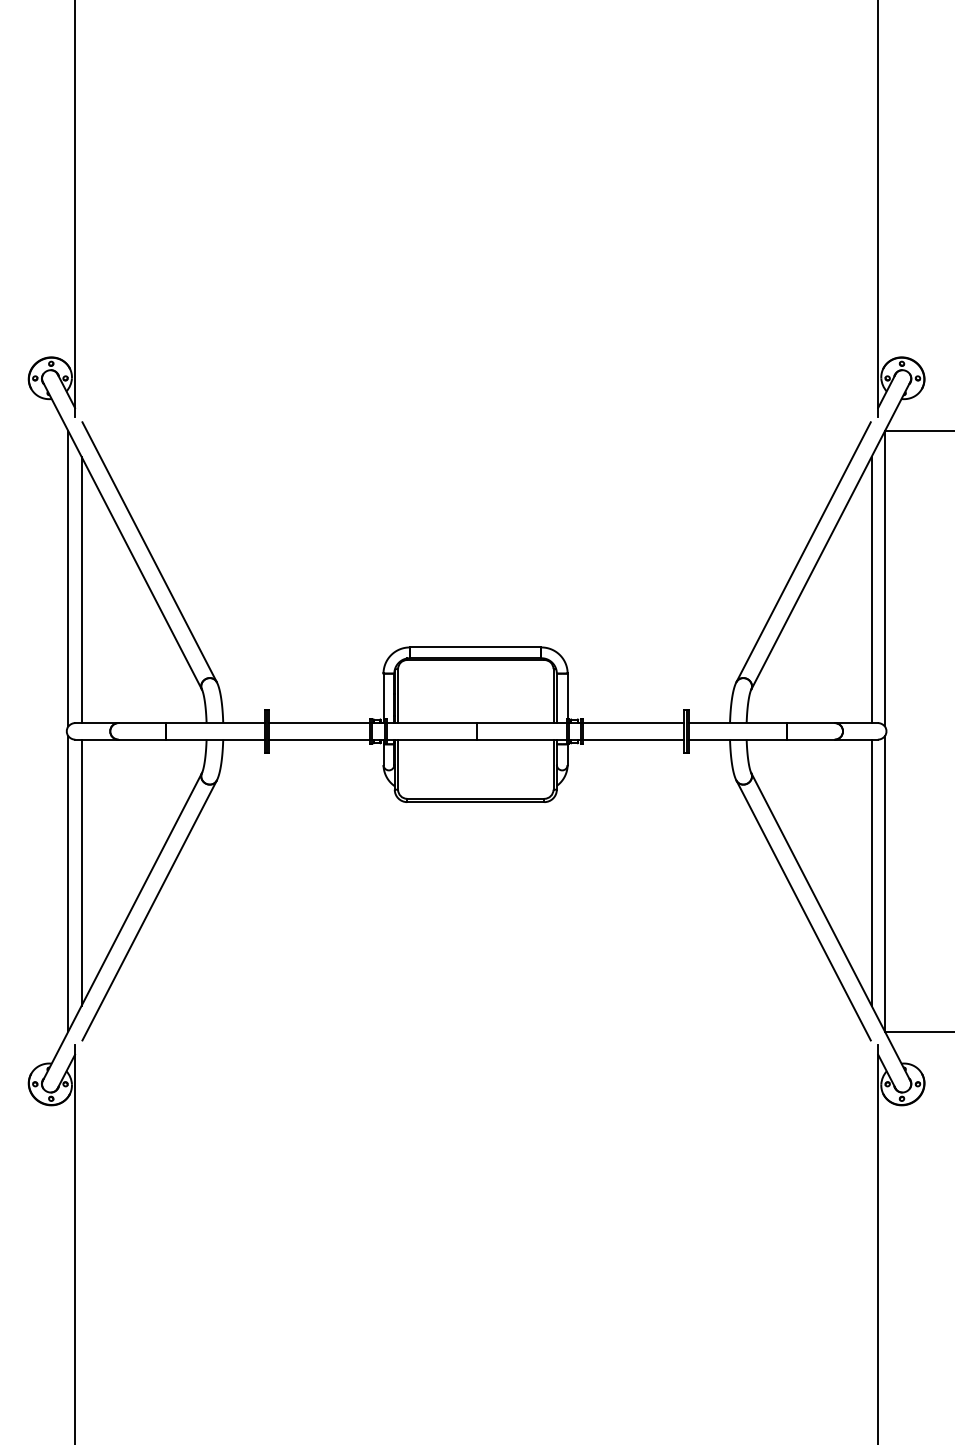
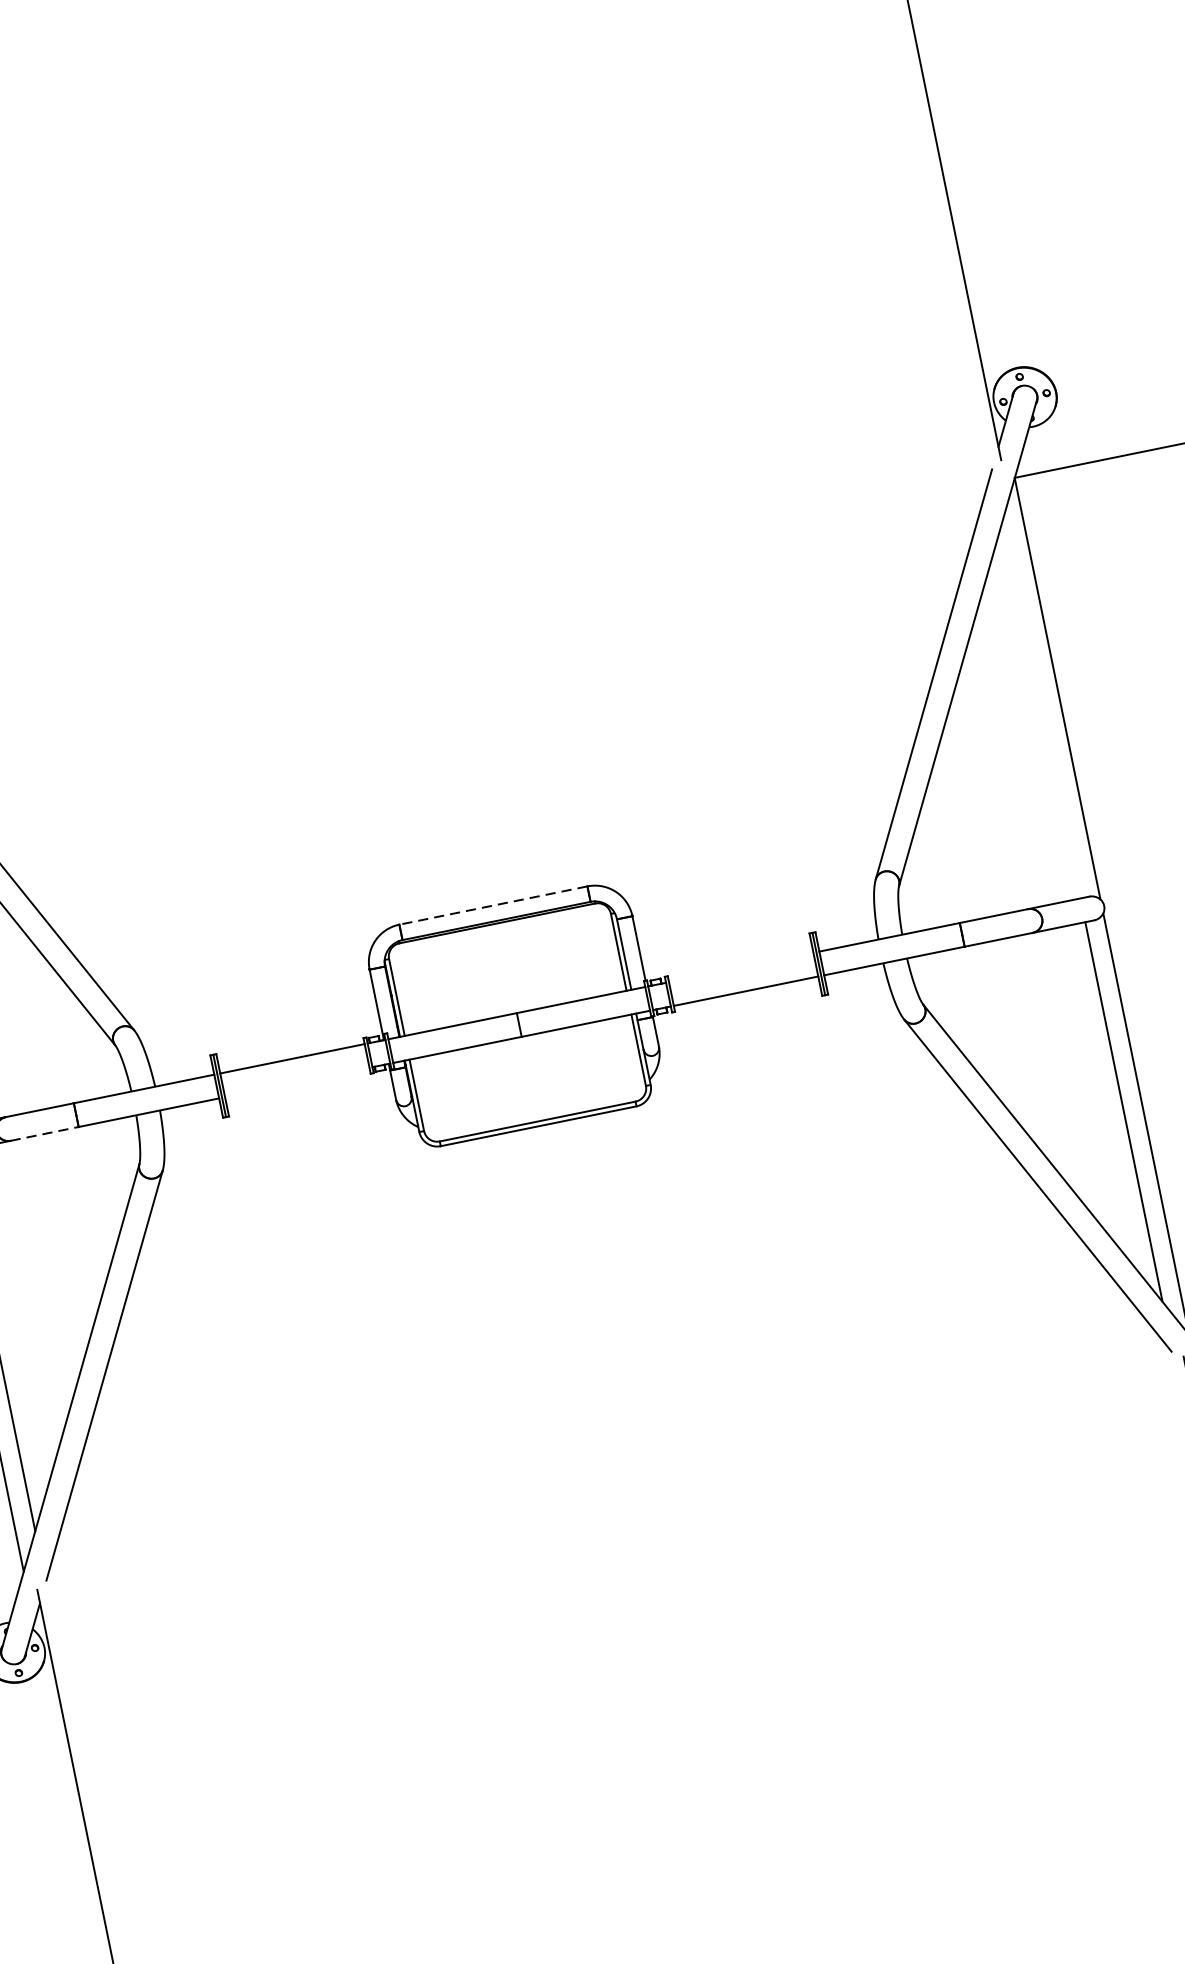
line: (871, 590) -> (1041, 709), removed
line: (475, 647) -> (493, 905), solid -> dashed
line: (633, 723) -> (740, 968), removed
line: (142, 739) -> (44, 1133), solid -> dashed
line: (319, 739) -> (297, 1082), removed

